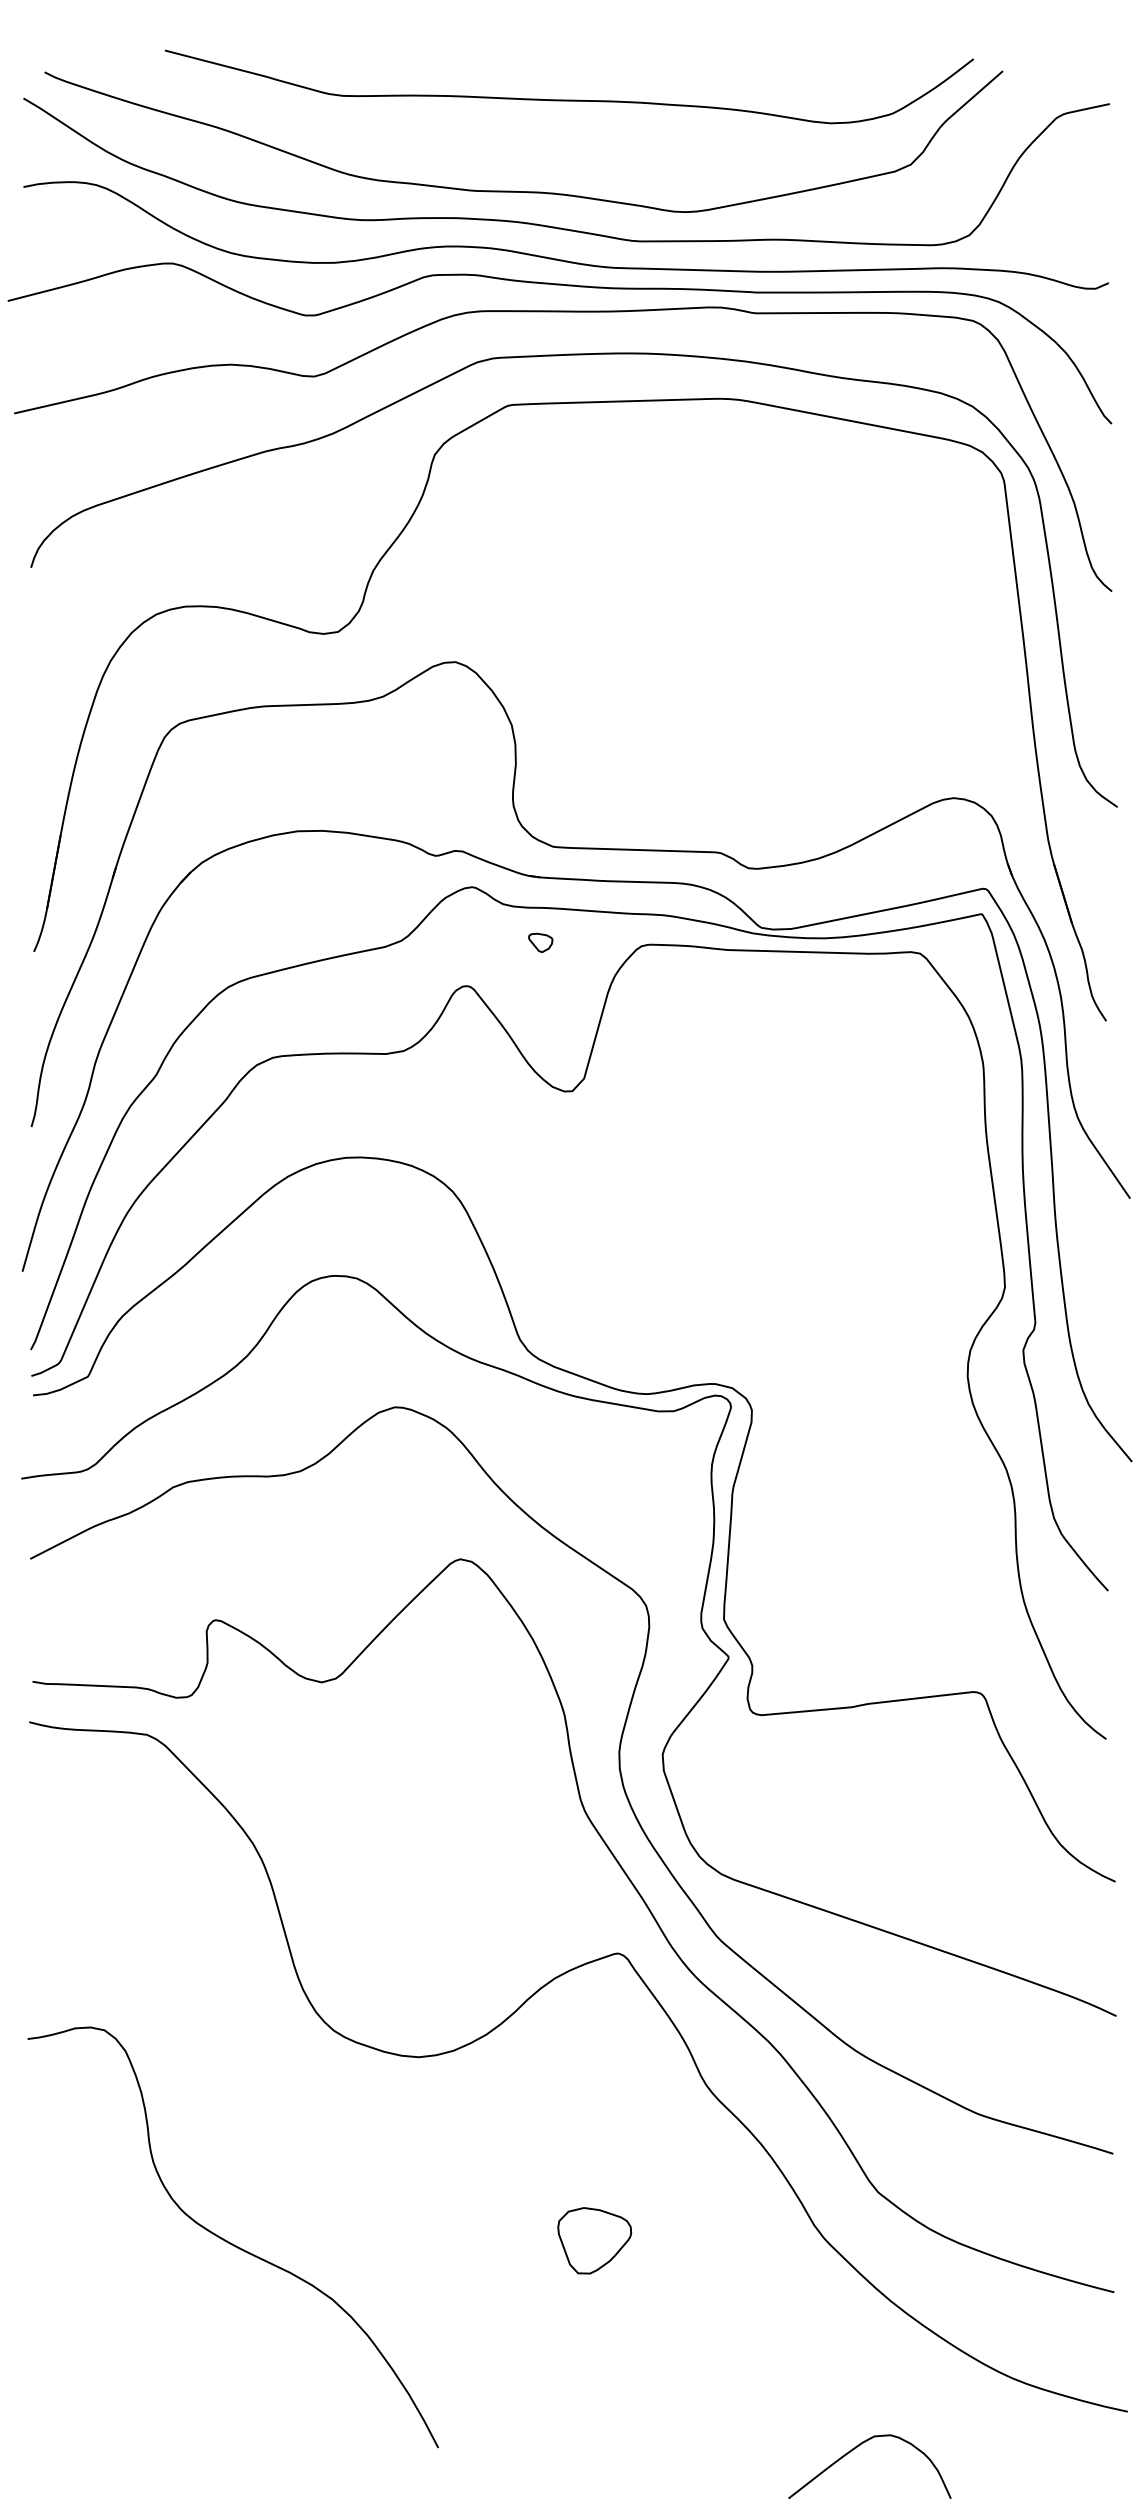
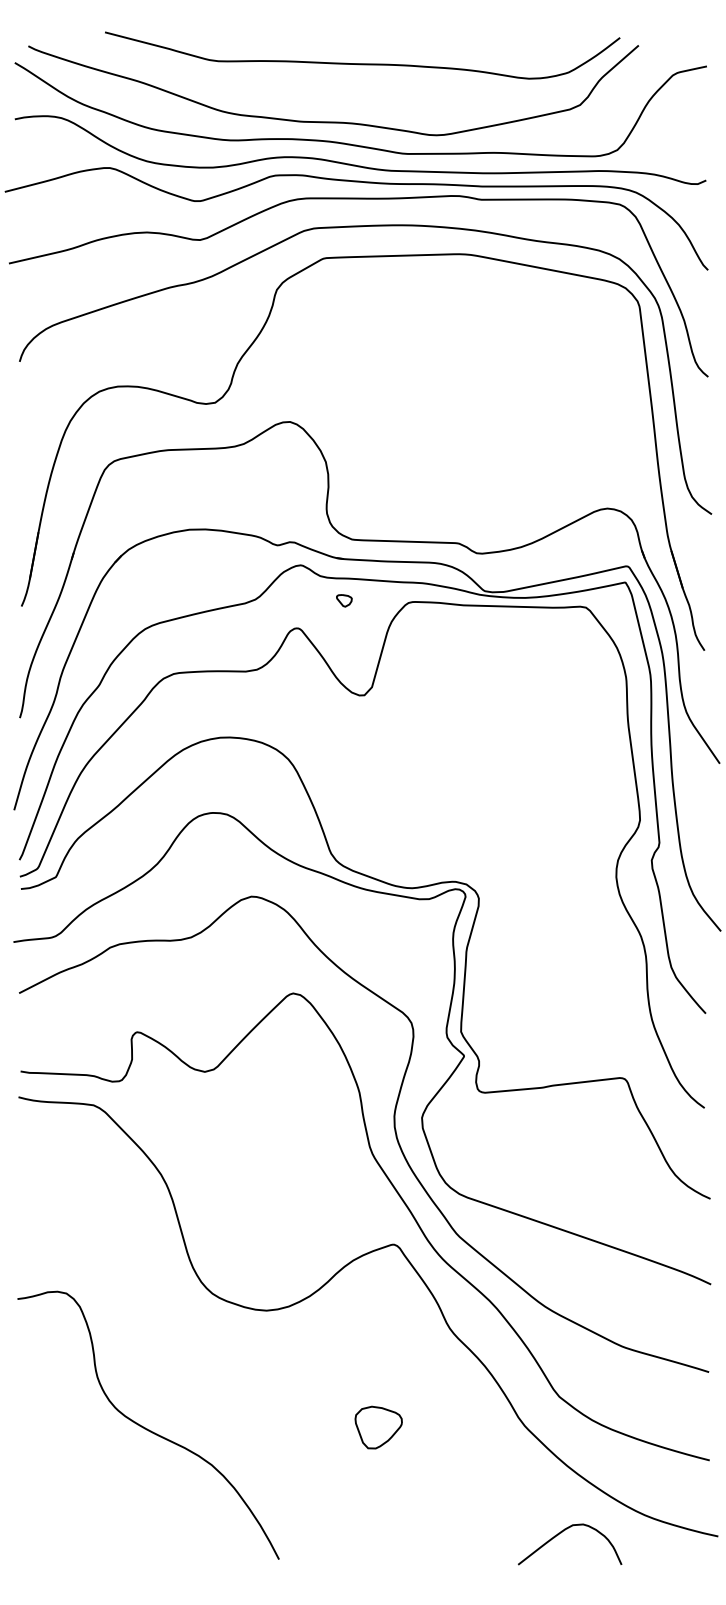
curve: (856, 2449) -> (561, 1533), moved

